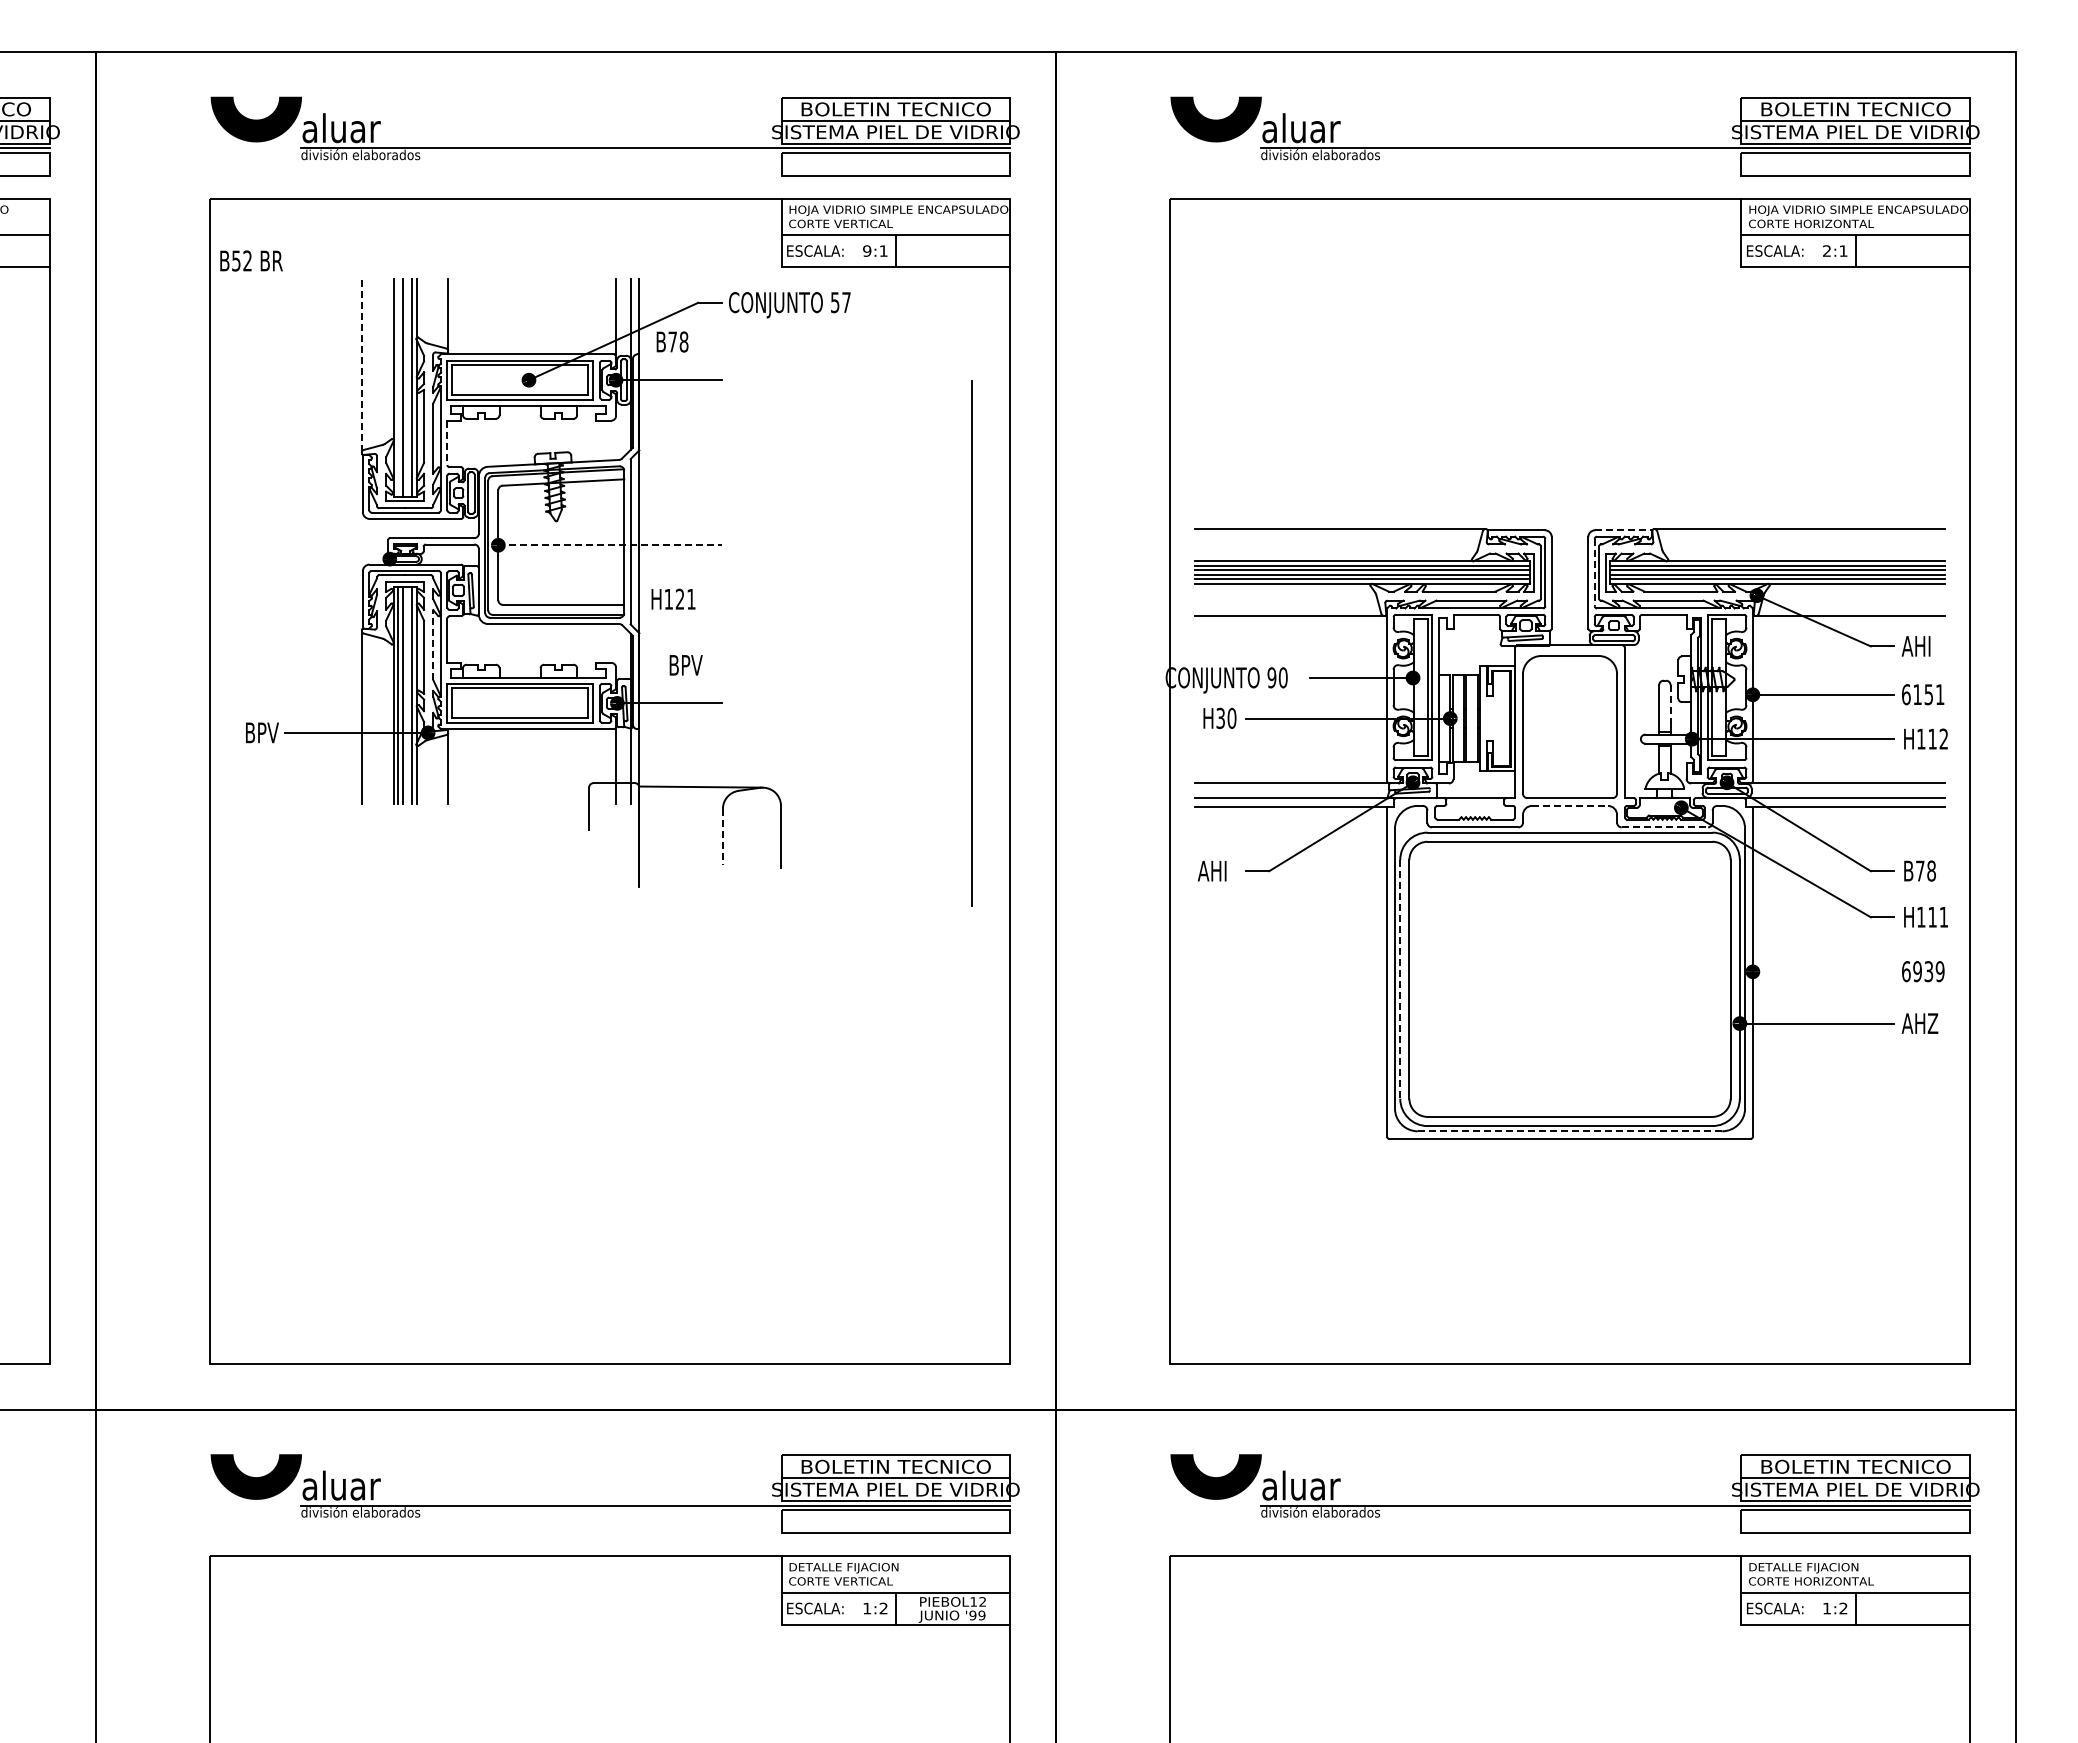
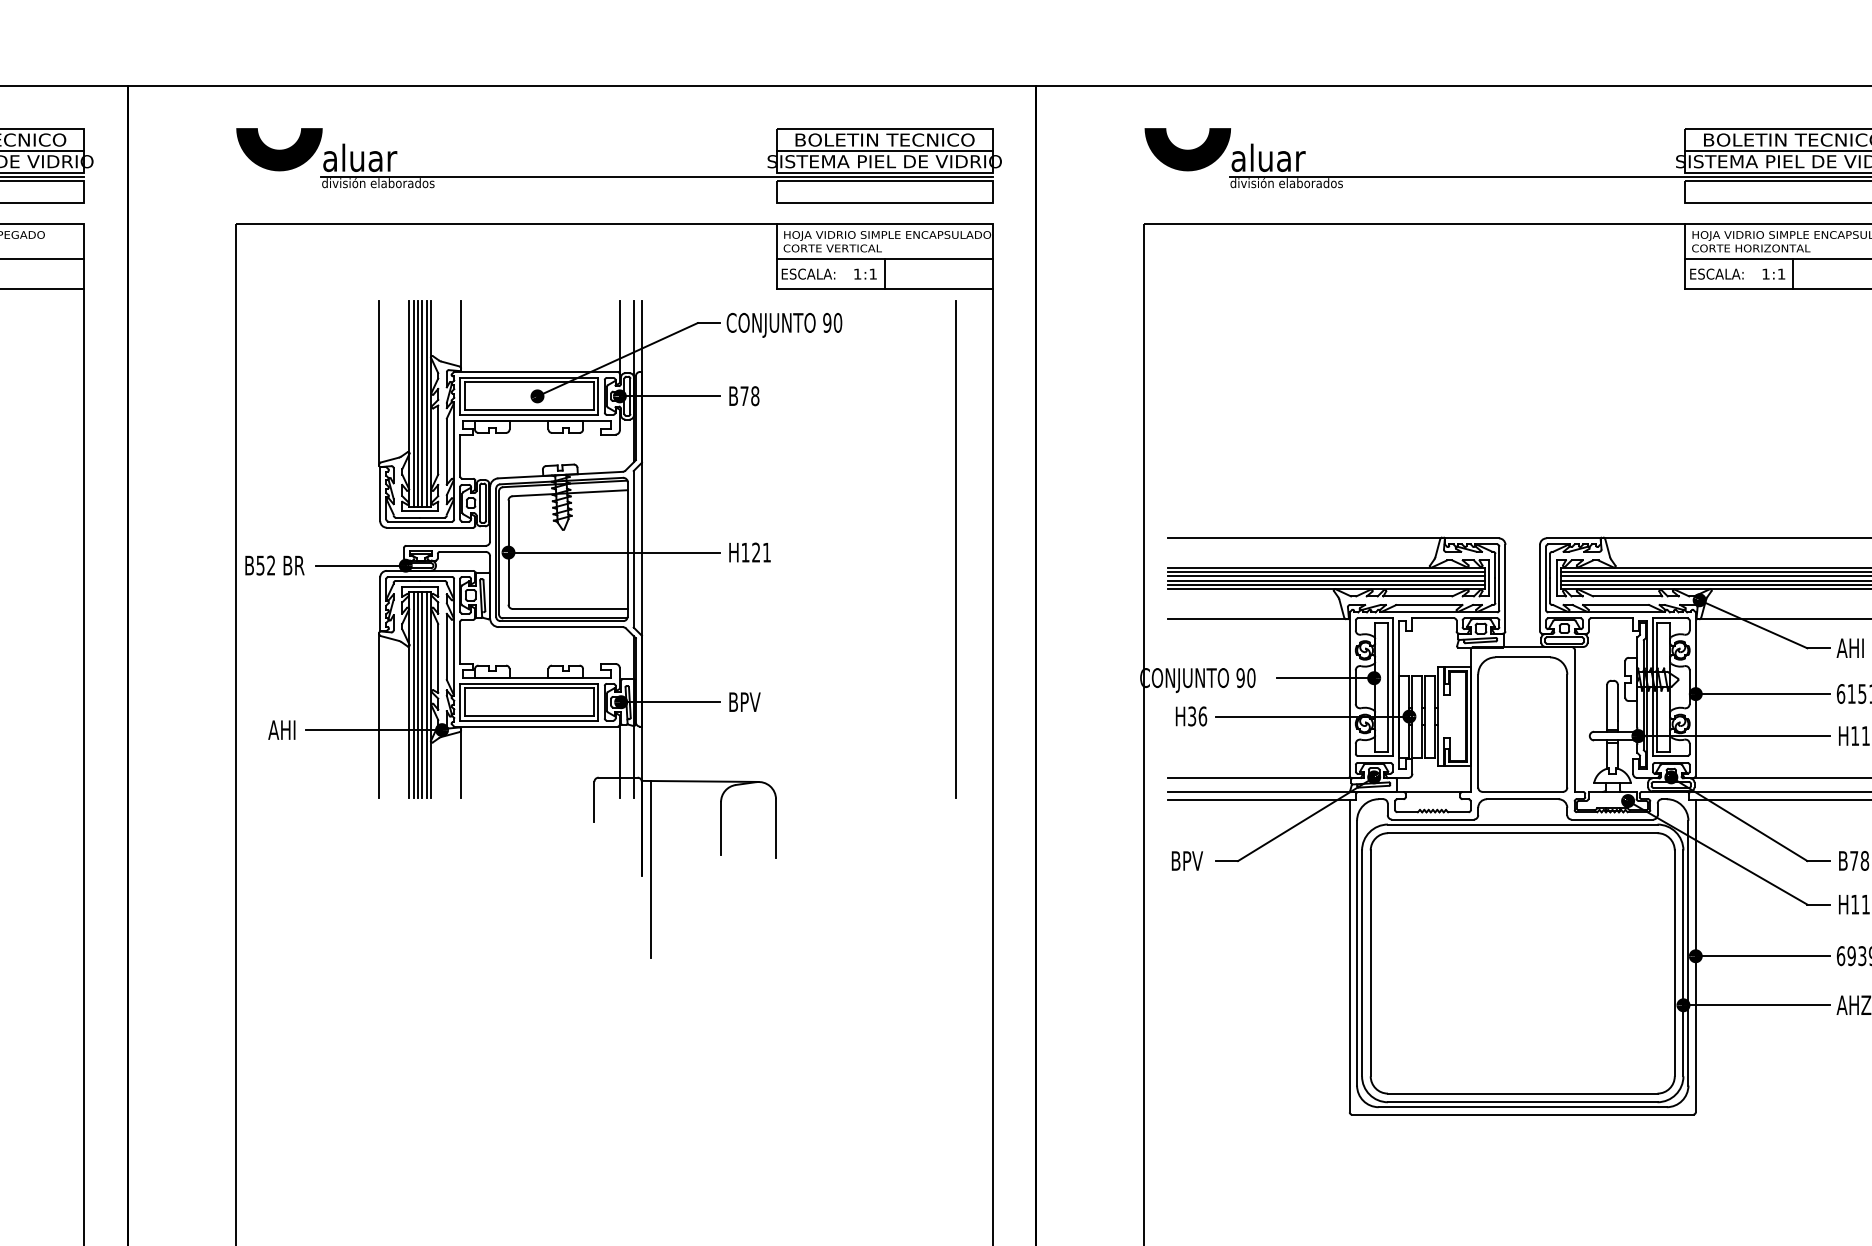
text: (867, 250) -> (857, 273), 9:1 -> 1:1
text: (1826, 250) -> (1765, 273), 2:1 -> 1:1
text: (251, 260) -> (274, 565), moved
text: (840, 302) -> (832, 322), 57 -> 90
text: (672, 341) -> (744, 395), moved
line: (361, 365) -> (378, 382), dashed -> solid
line: (398, 387) -> (414, 403), added
line: (407, 387) -> (422, 403), added
line: (447, 443) -> (460, 456), dashed -> solid
line: (1623, 530) -> (1573, 538), dashed -> solid
line: (610, 545) -> (614, 552), dashed -> solid
line: (341, 559) -> (360, 566), added
line: (1594, 572) -> (1545, 578), dashed -> solid
text: (673, 598) -> (749, 551), moved
line: (971, 643) -> (956, 549), moved
line: (433, 644) -> (447, 646), dashed -> solid
text: (685, 665) -> (744, 702), moved
line: (407, 695) -> (422, 694), added
line: (1670, 704) -> (1617, 703), dashed -> solid
text: (1231, 717) -> (1202, 715), H30 -> H36
text: (261, 732) -> (284, 729), BPV -> AHI
line: (1570, 805) -> (1523, 798), dashed -> solid
line: (1665, 827) -> (1613, 819), dashed -> solid
line: (722, 836) -> (720, 828), dashed -> solid
text: (1214, 871) -> (1186, 861), AHI -> BPV
line: (648, 879) -> (650, 868), added
line: (1823, 971) -> (1762, 955), added
line: (1400, 979) -> (1362, 963), dashed -> solid
line: (1569, 1131) -> (1522, 1107), dashed -> solid

